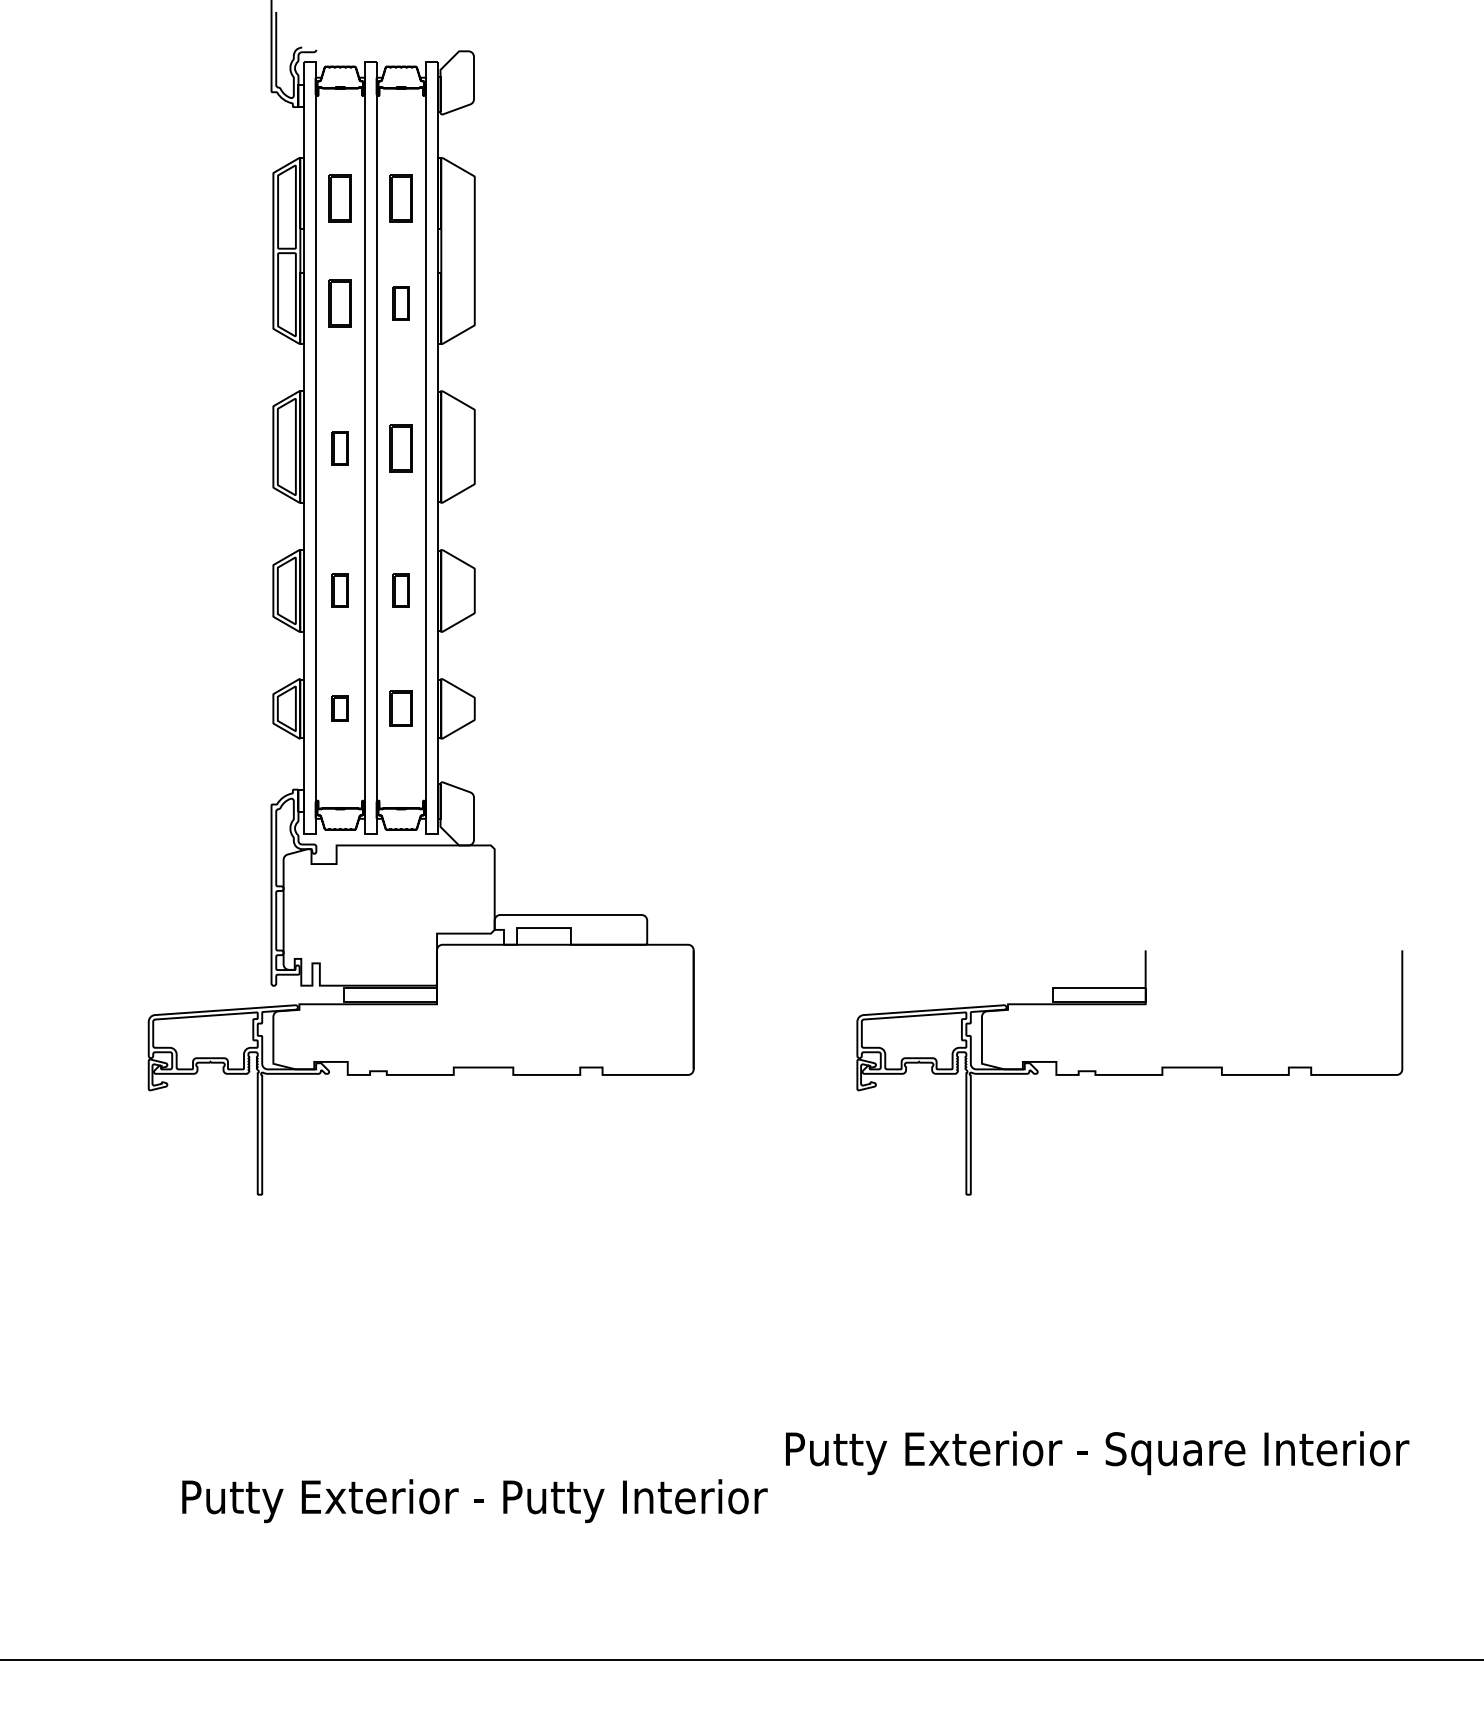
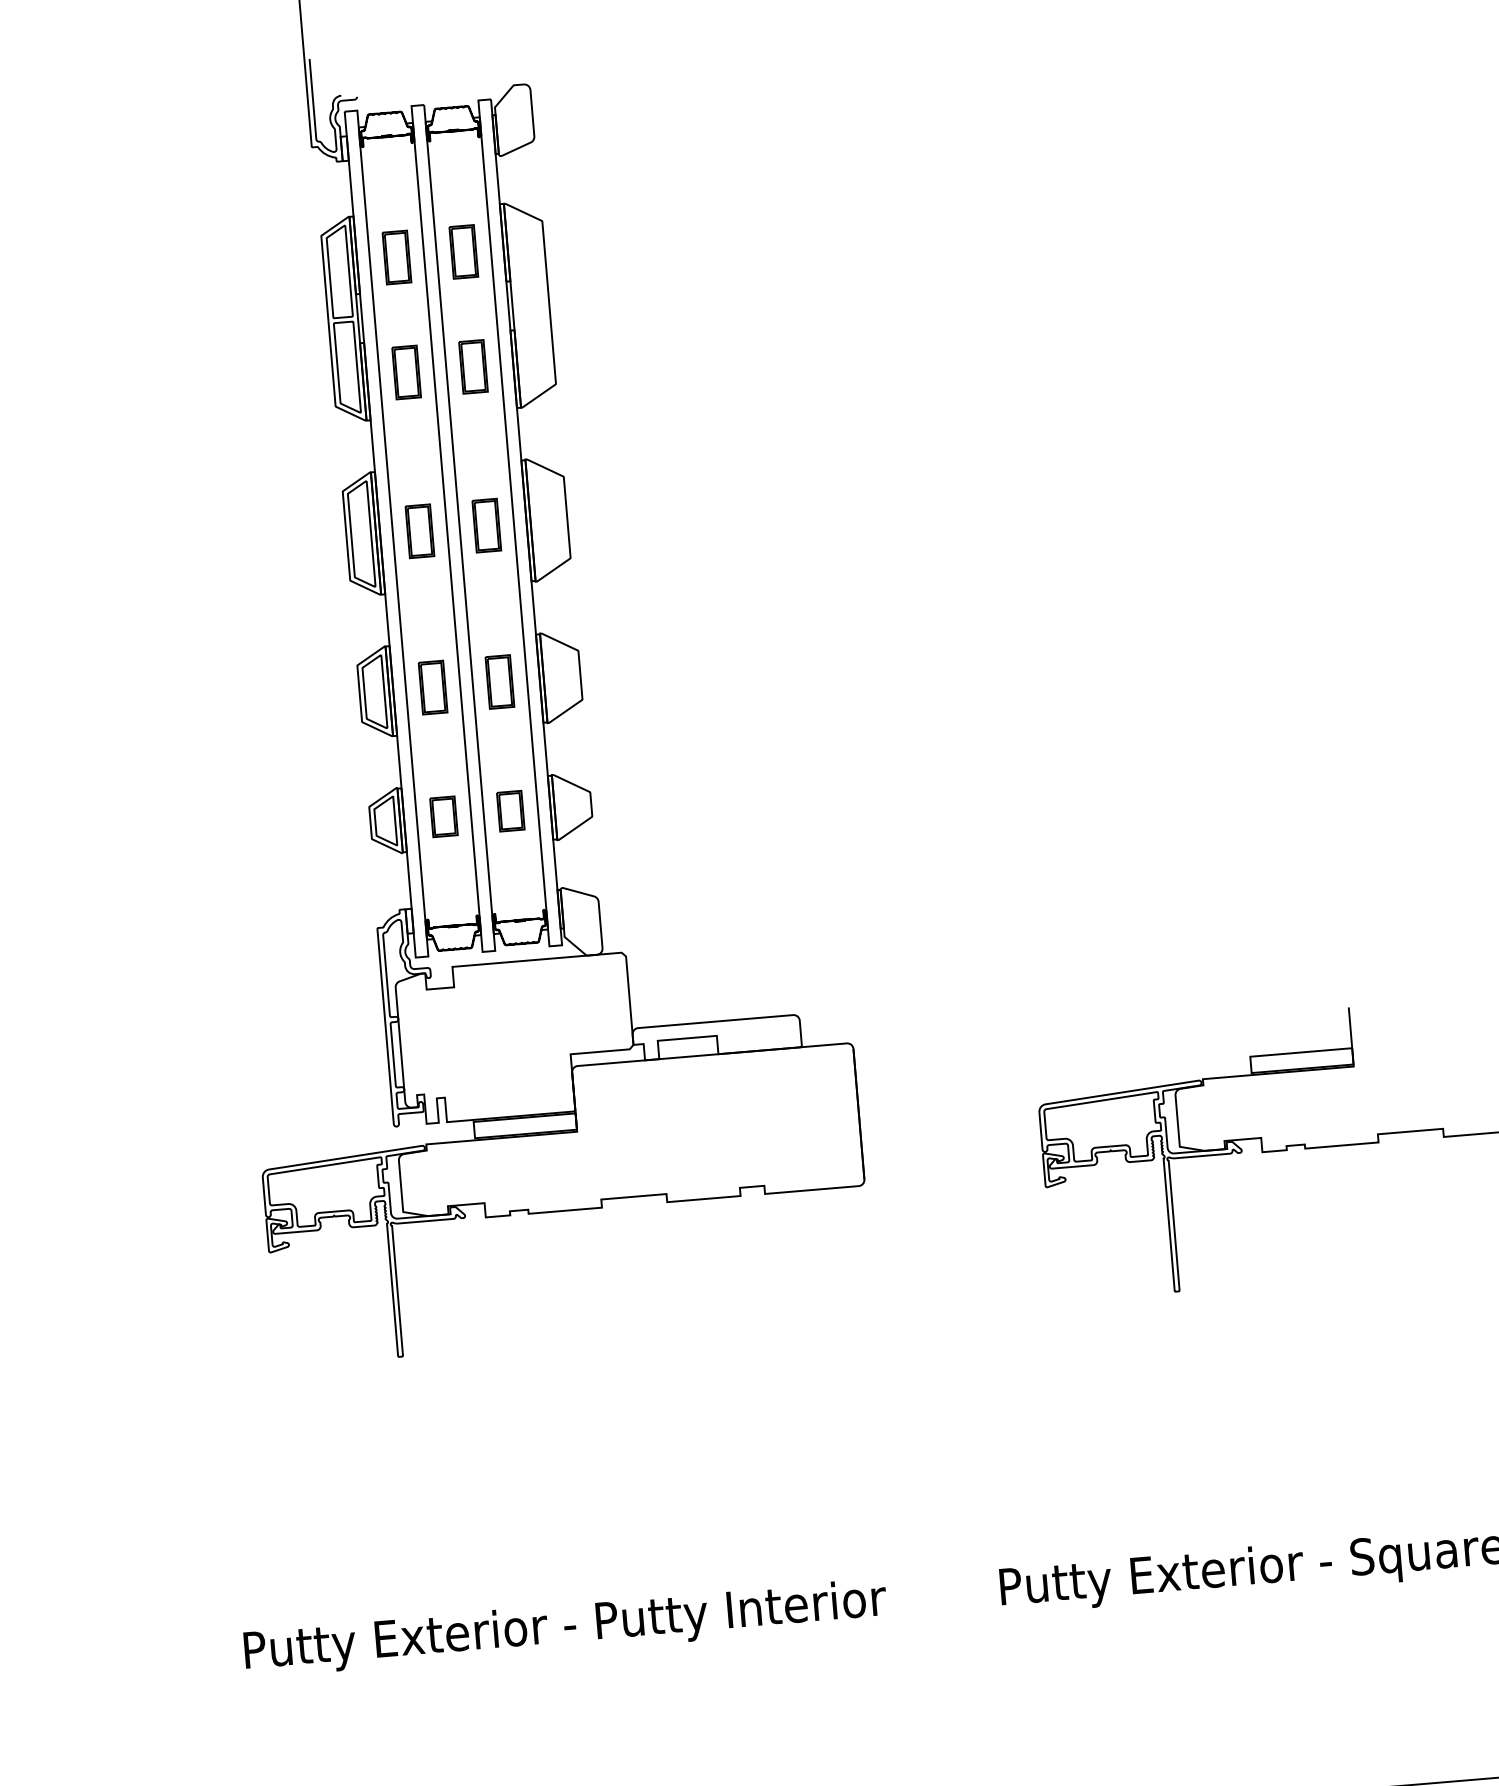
part: (400, 303) -> (472, 367), size x1.43
part: (339, 448) -> (419, 531), size x1.43
part: (339, 590) -> (432, 687), size x1.43
part: (400, 590) -> (499, 681), size x1.43
part: (339, 708) -> (443, 816), size x1.43
text: (474, 1501) -> (565, 1628), moved

